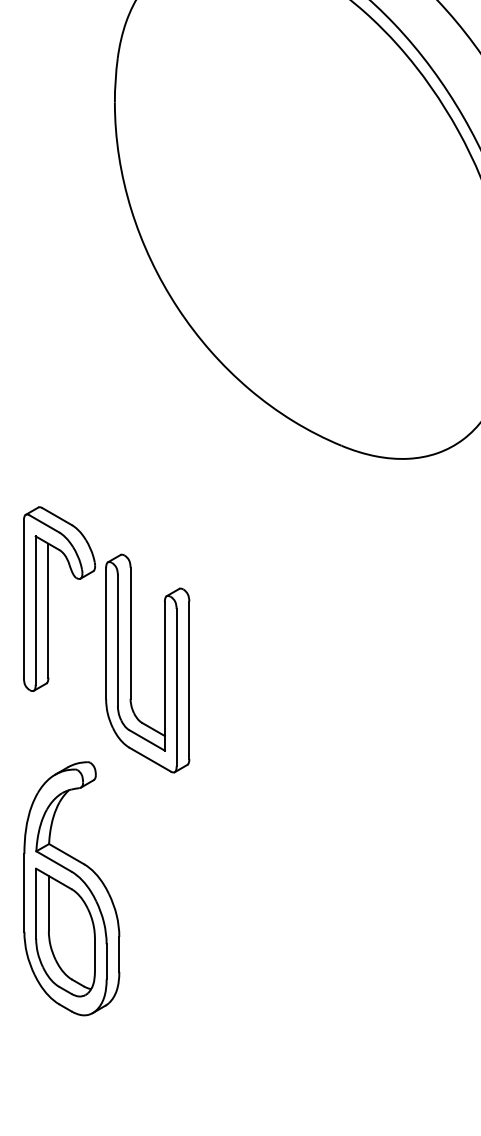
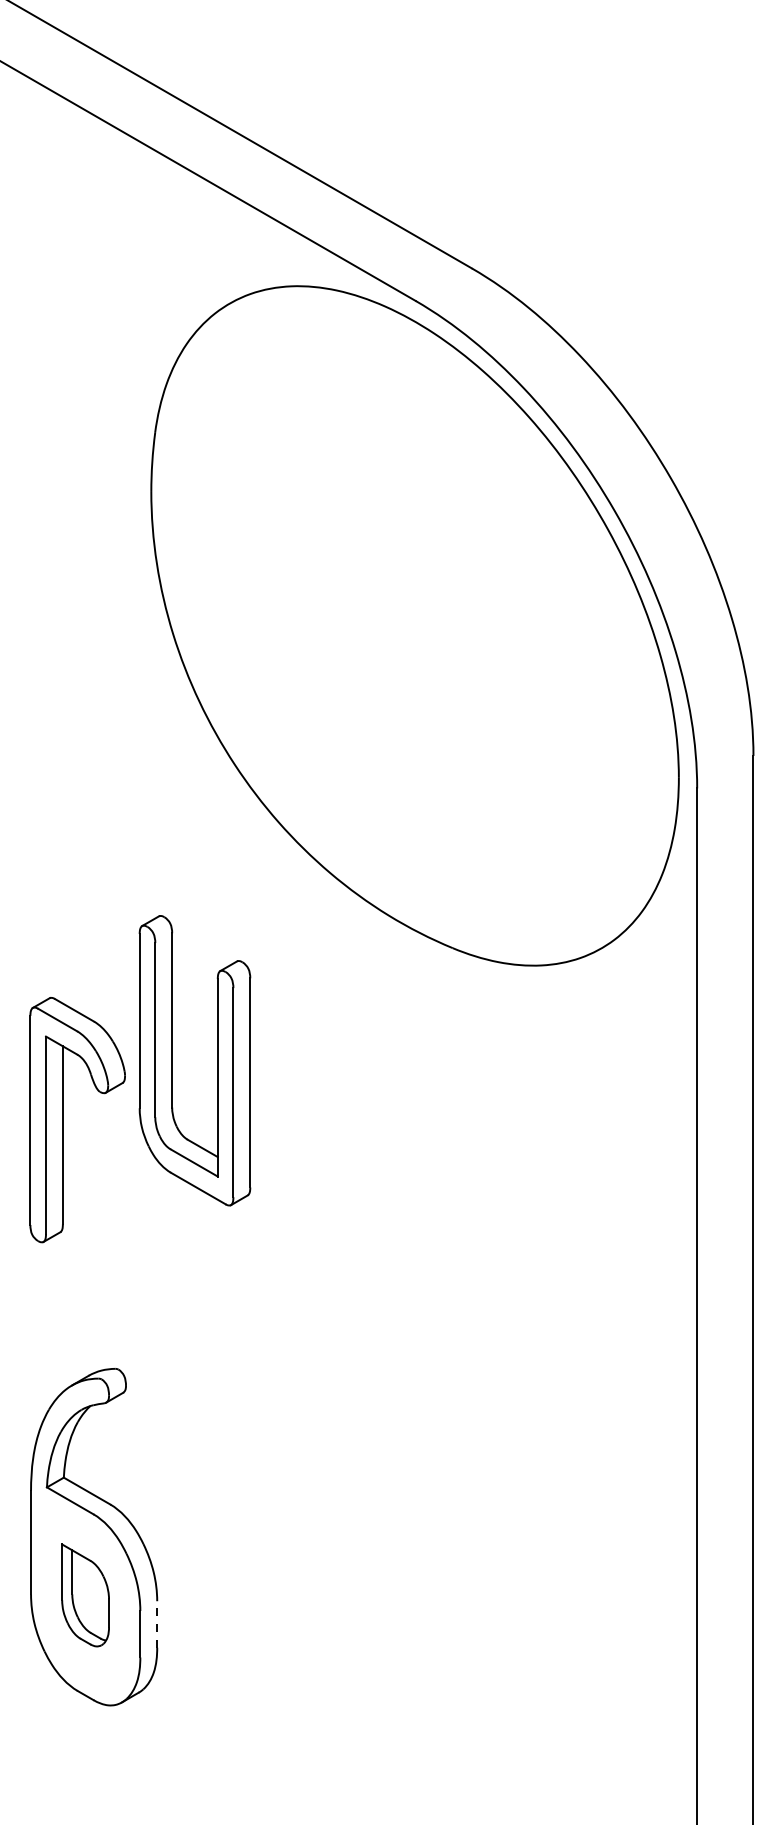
part: (48, 599) -> (63, 1120), moved
part: (130, 663) -> (172, 1060), moved
part: (65, 932) -> (85, 1595), size x0.6
line: (119, 953) -> (157, 1623), solid -> dashed

